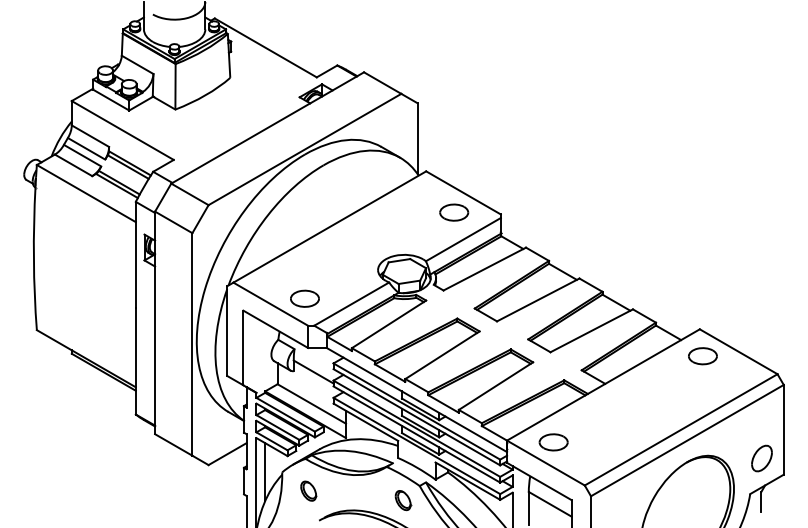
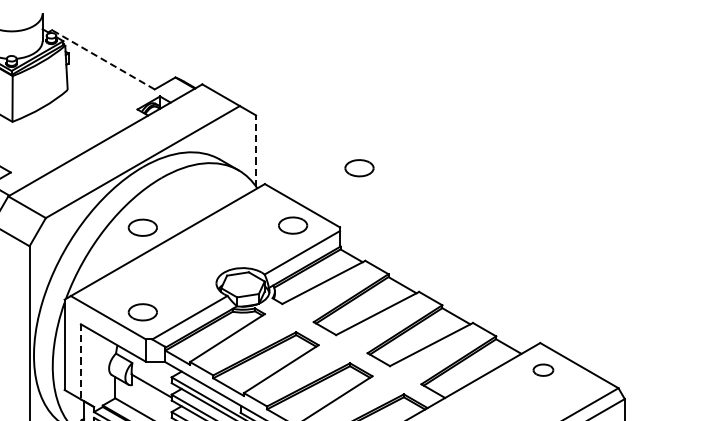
line: (265, 47) -> (103, 59), solid -> dashed
line: (417, 138) -> (256, 150), solid -> dashed
part: (520, 155) -> (359, 168), added
part: (304, 214) -> (142, 227), added
line: (243, 348) -> (81, 362), solid -> dashed
part: (702, 356) -> (542, 370), size x0.7

